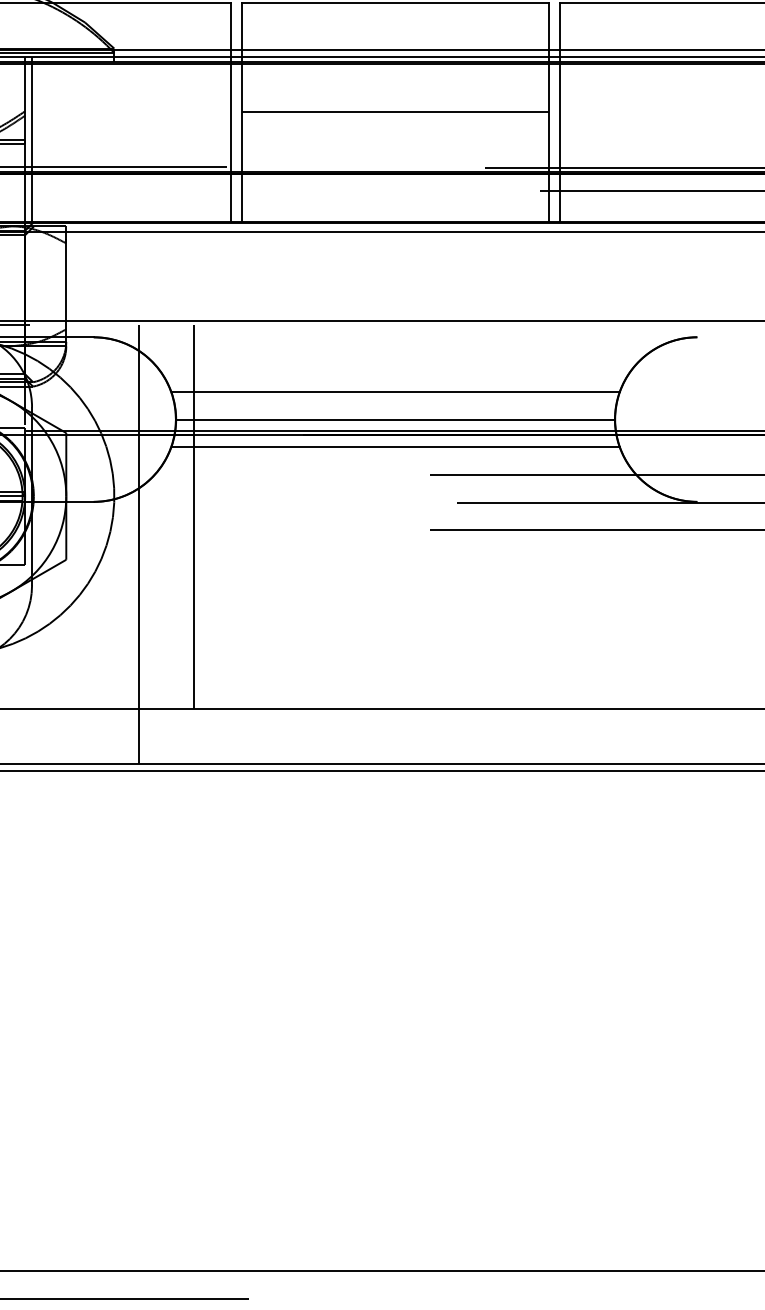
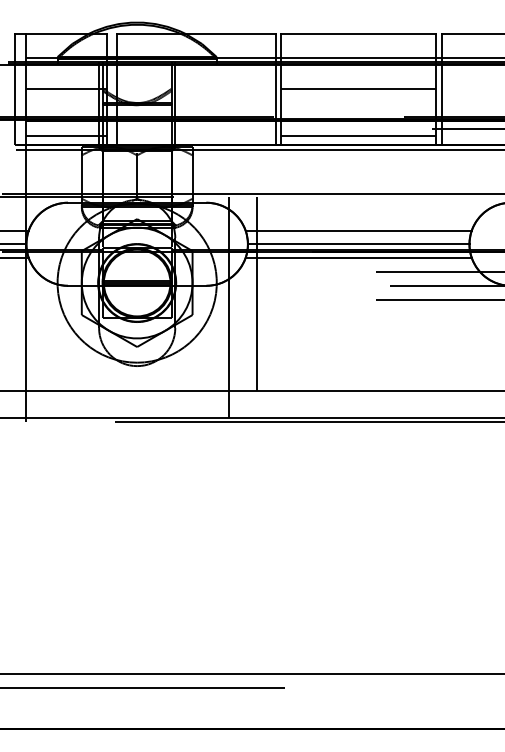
line: (395, 203) -> (358, 135), added

